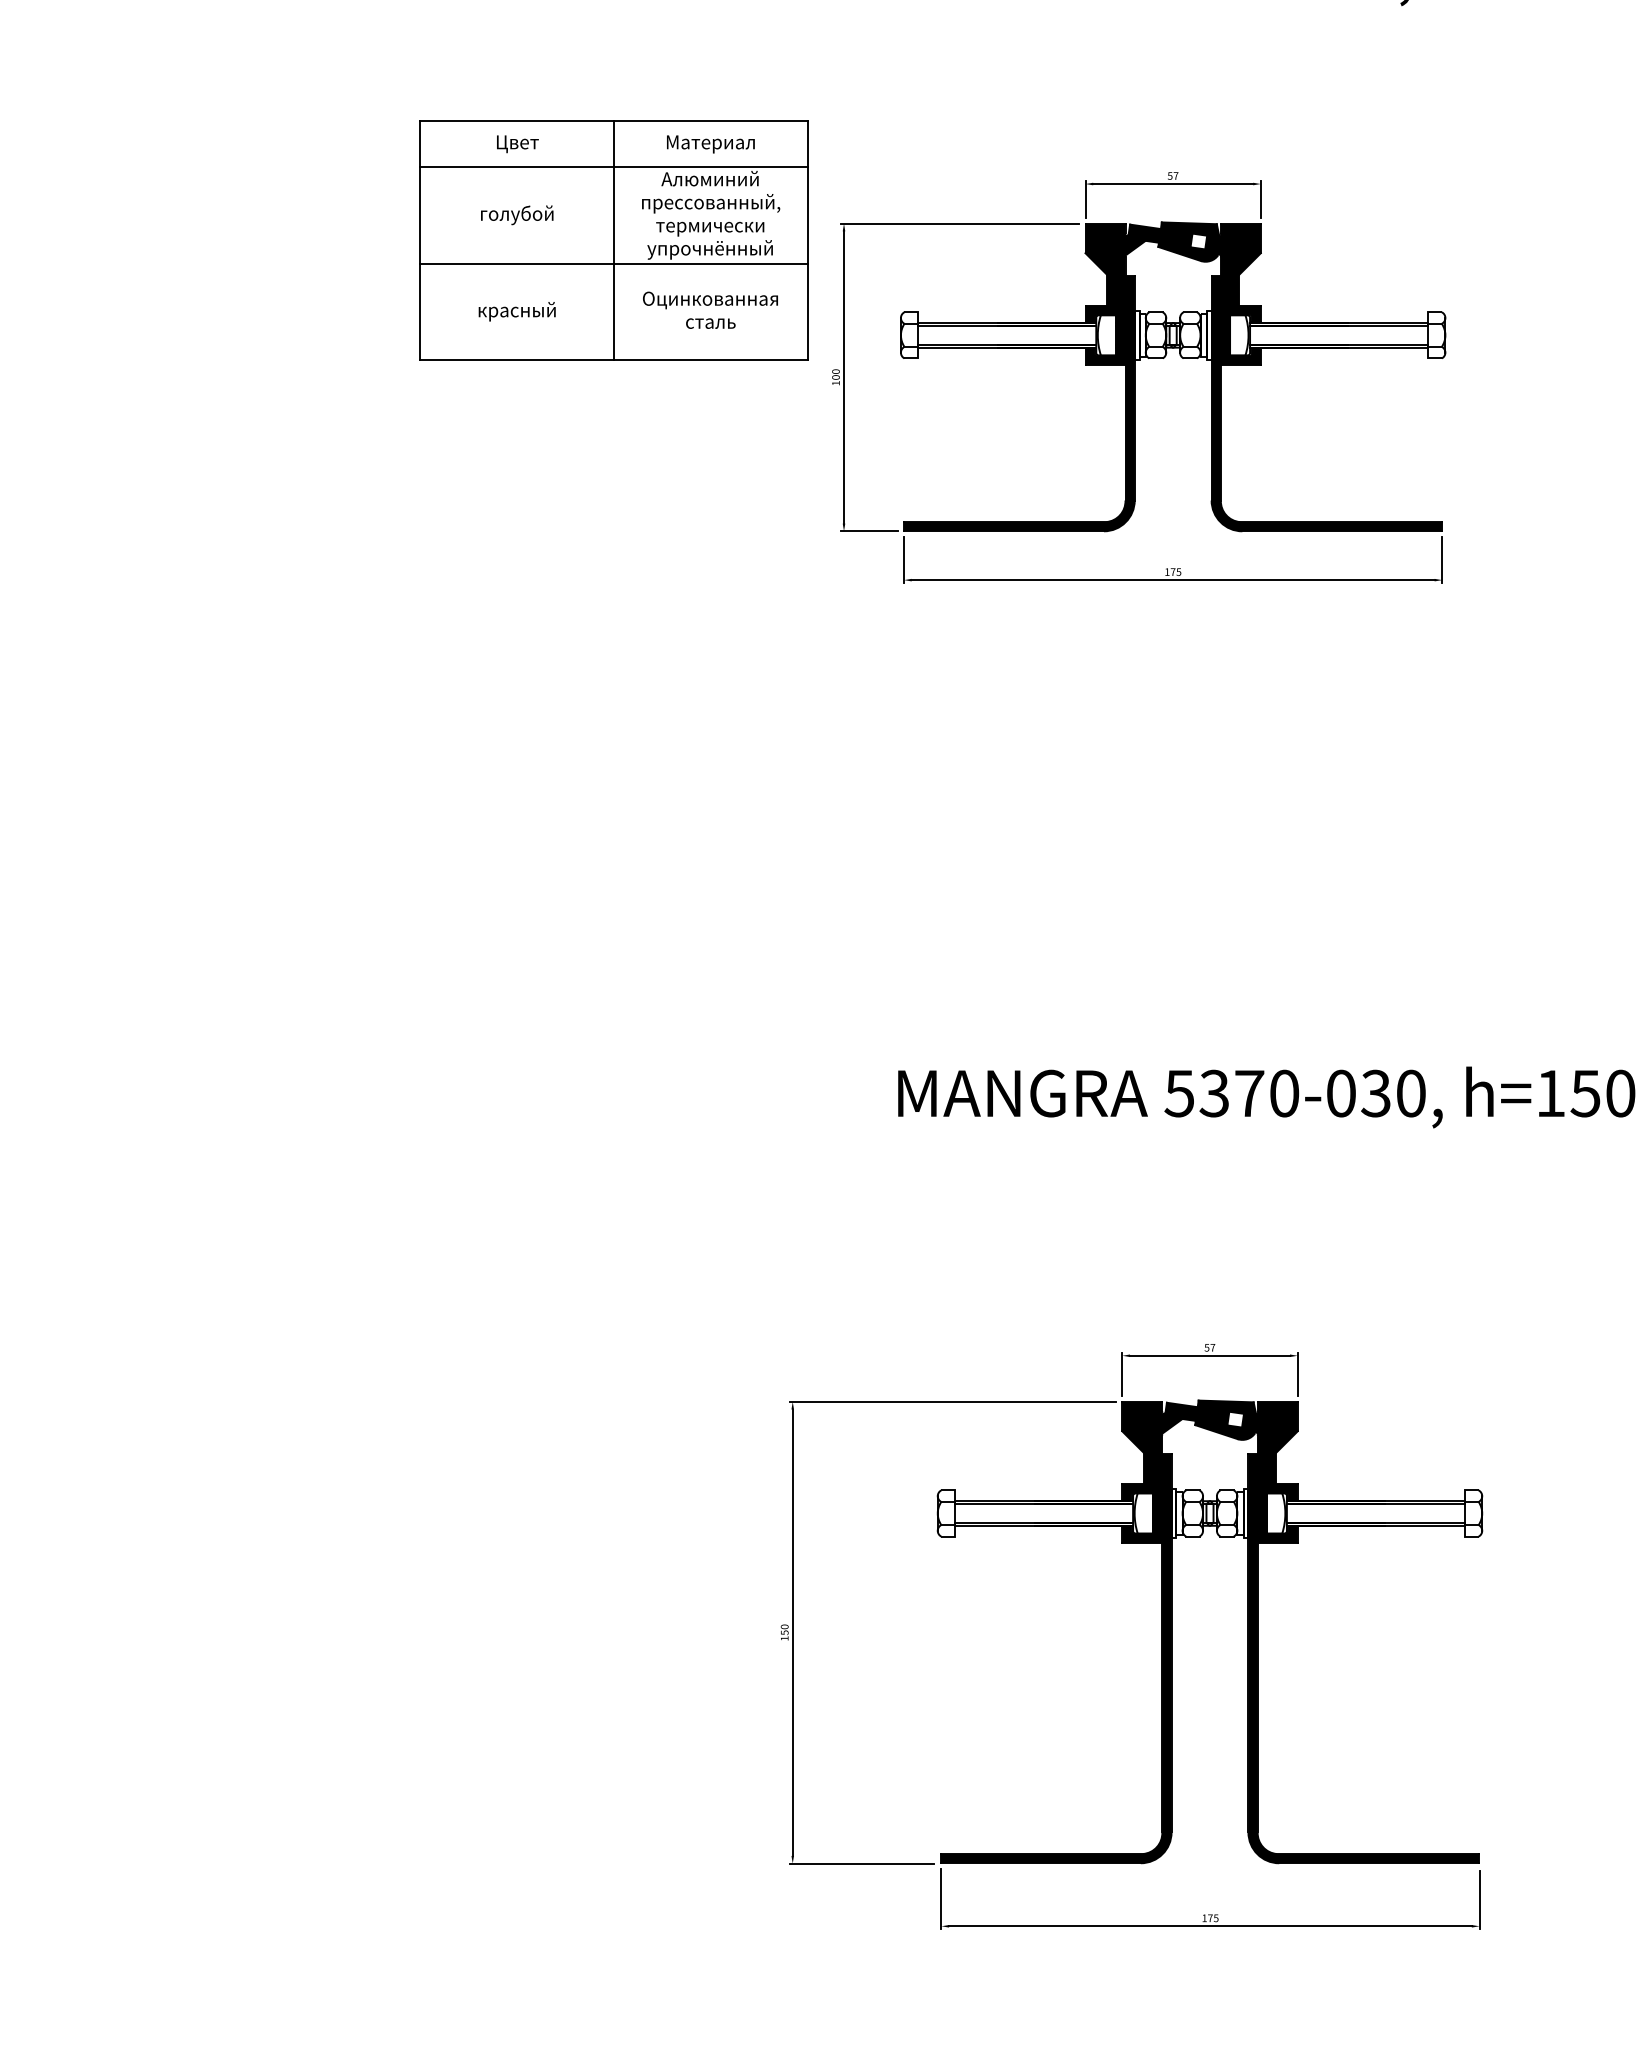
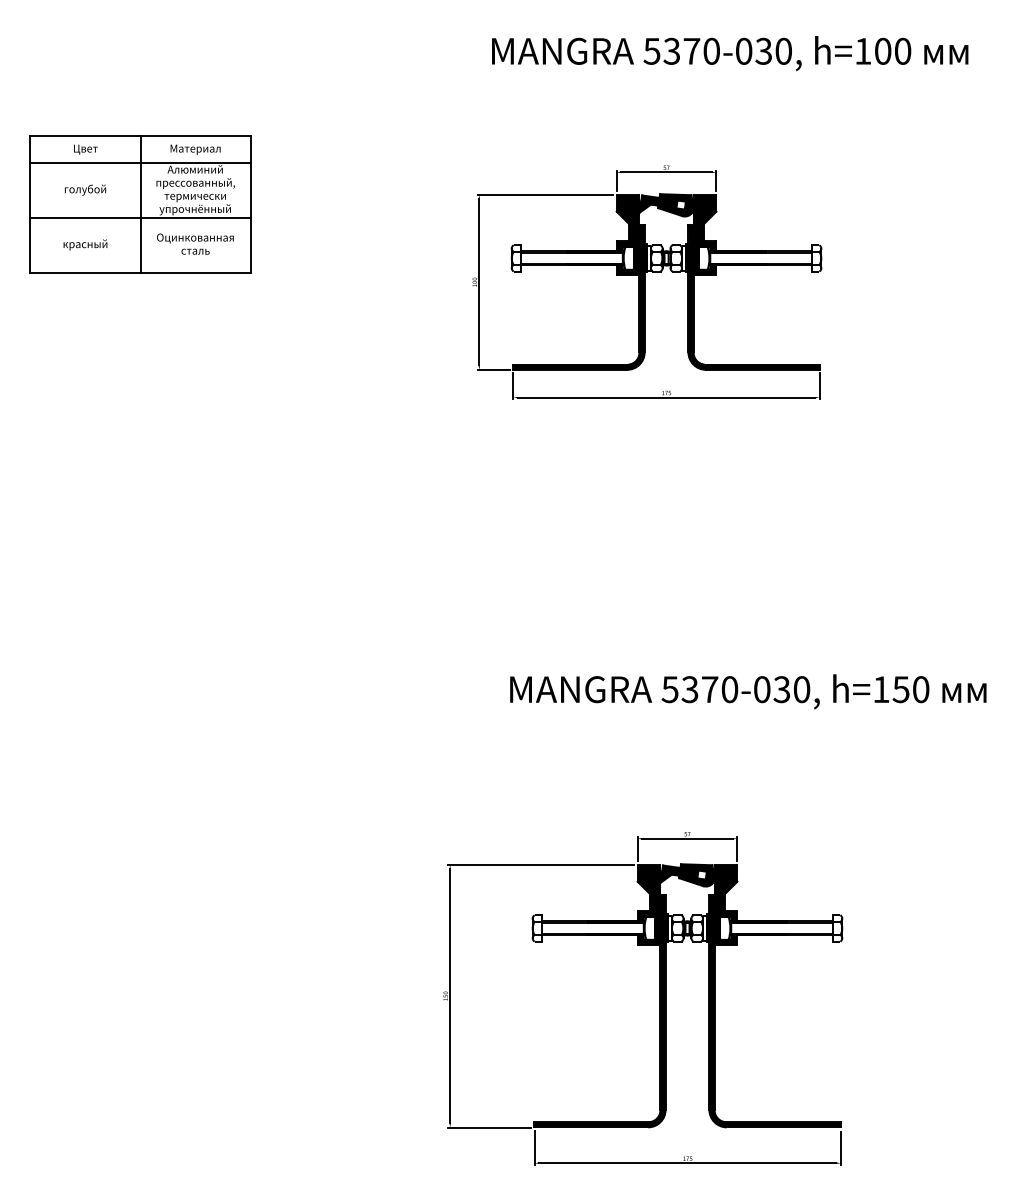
part: (613, 240) -> (140, 204), moved

